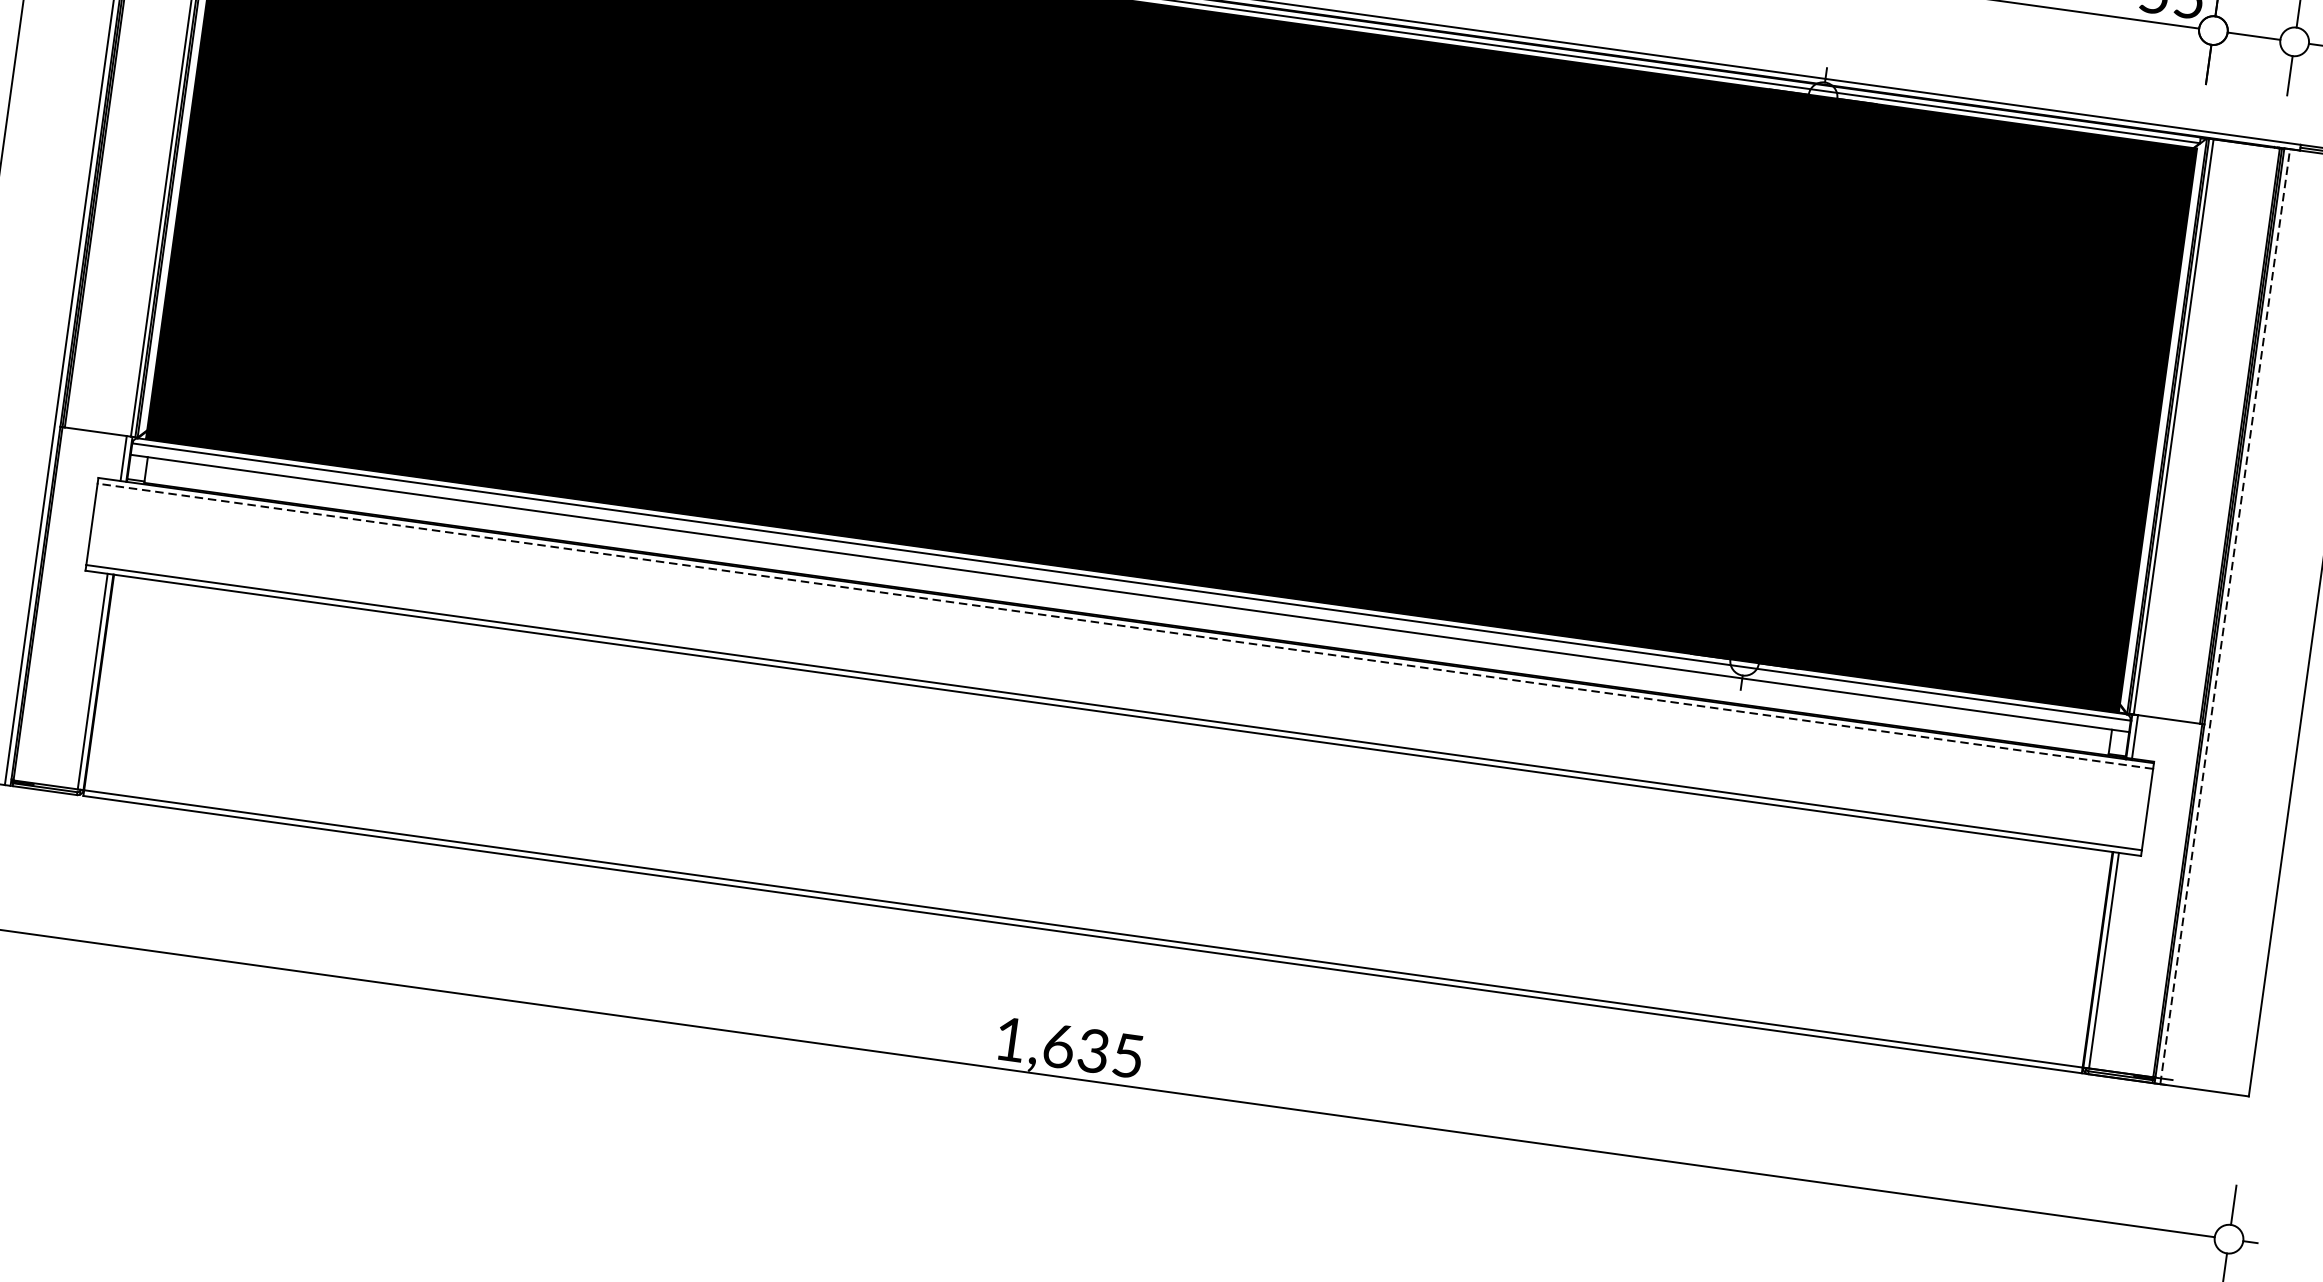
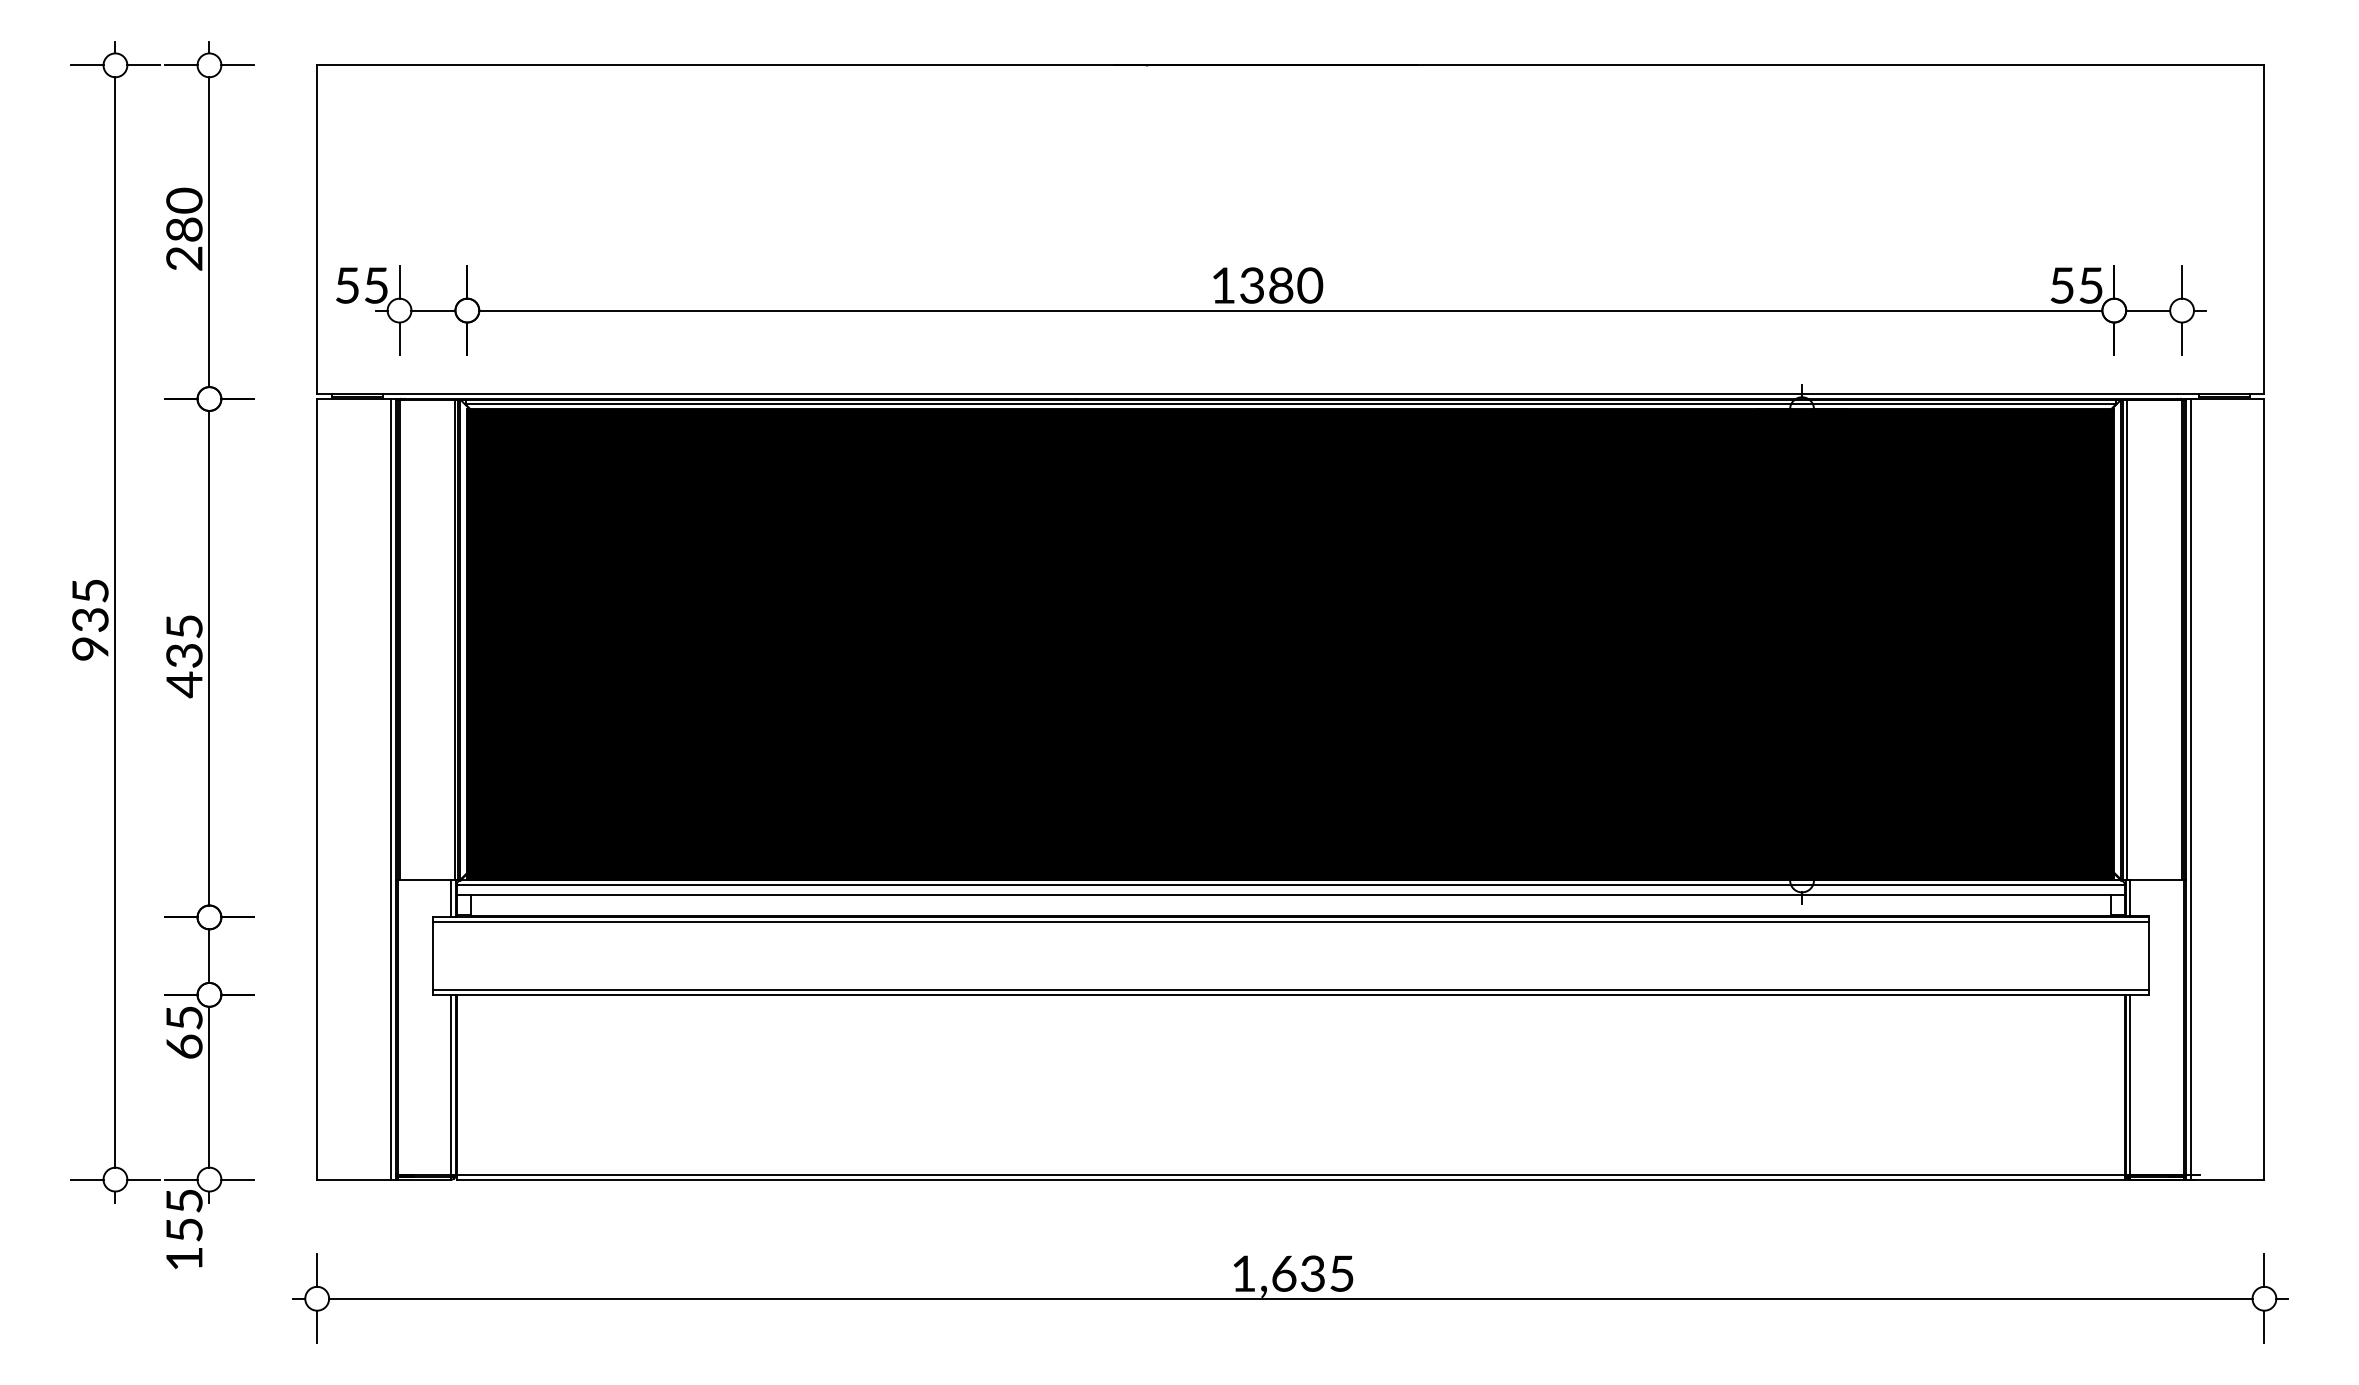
line: (2225, 615) -> (2190, 788), dashed -> solid
line: (1124, 626) -> (1290, 922), dashed -> solid

